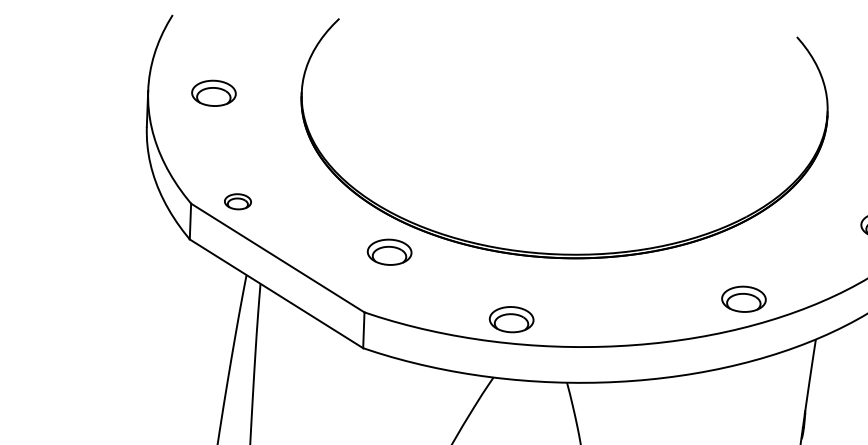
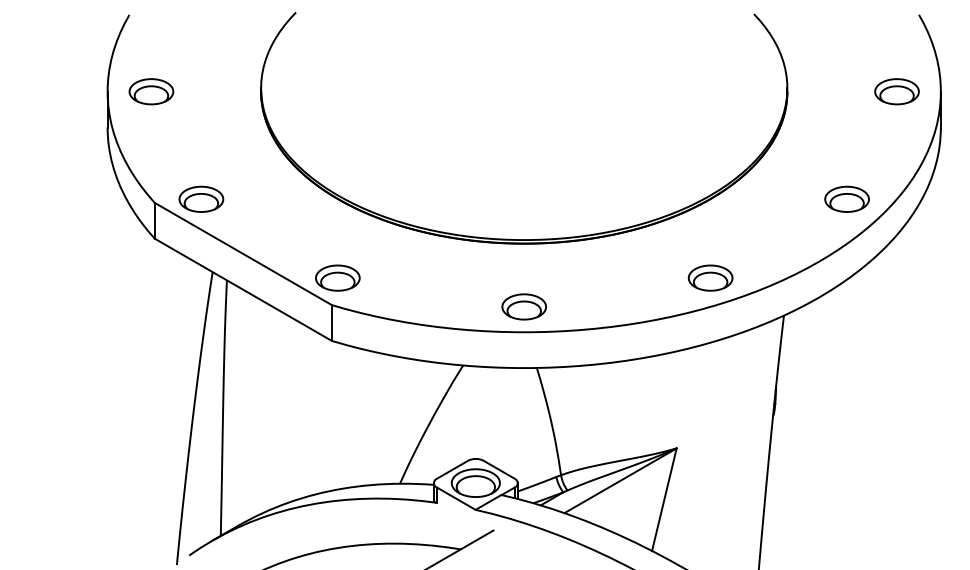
part: (214, 93) -> (151, 91), moved
part: (238, 201) -> (201, 198), size x1.67
part: (389, 251) -> (337, 277), moved
part: (510, 319) -> (523, 306), moved

